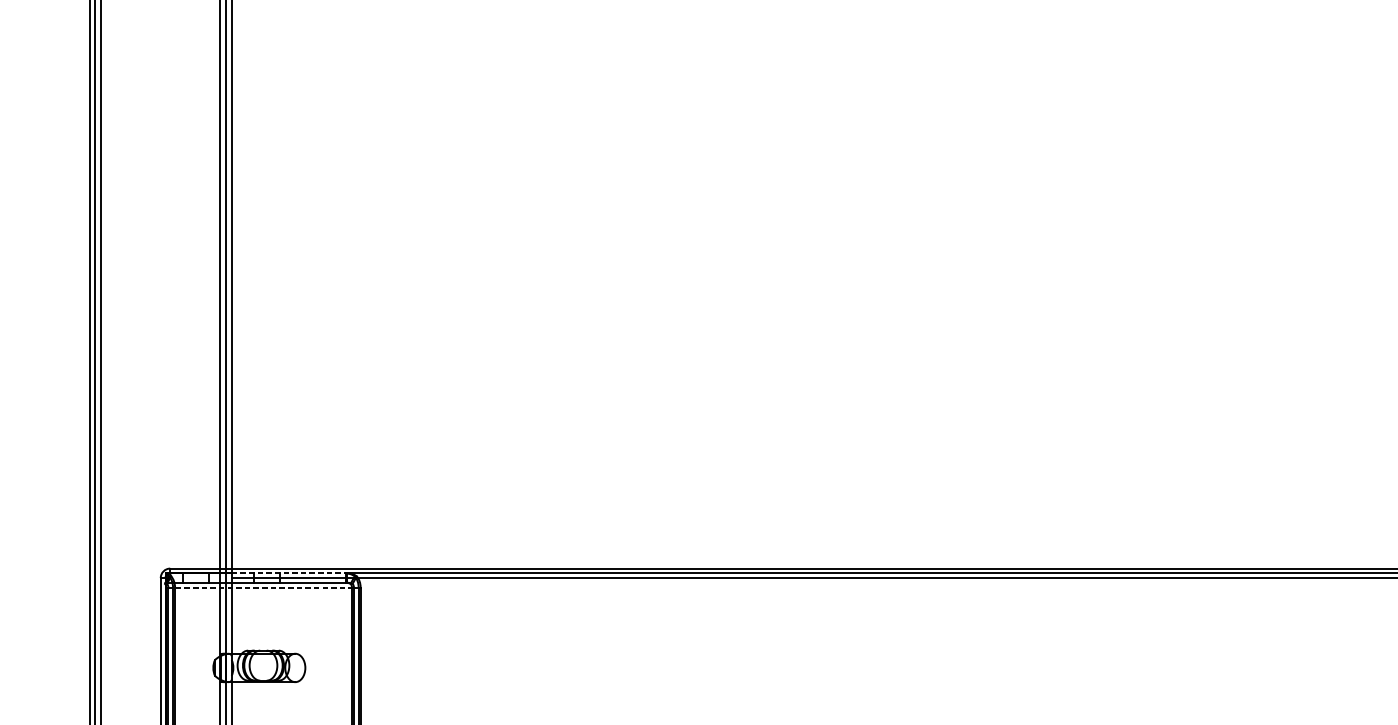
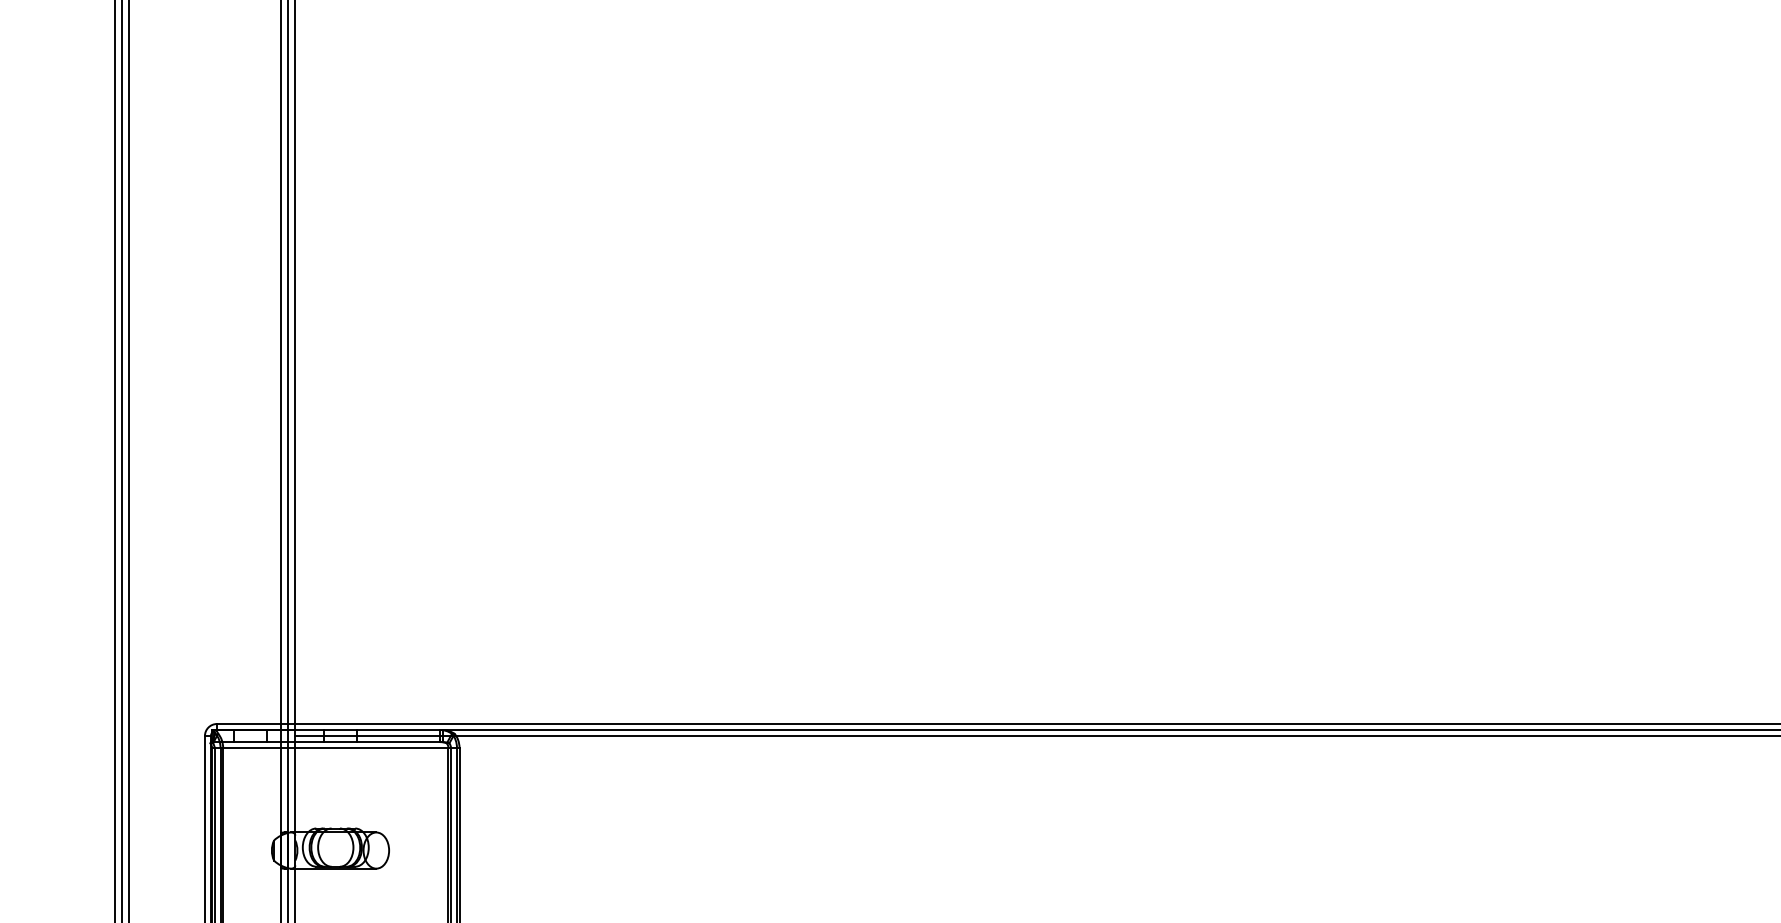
line: (289, 573) -> (369, 730), dashed -> solid
line: (260, 587) -> (332, 748), dashed -> solid

